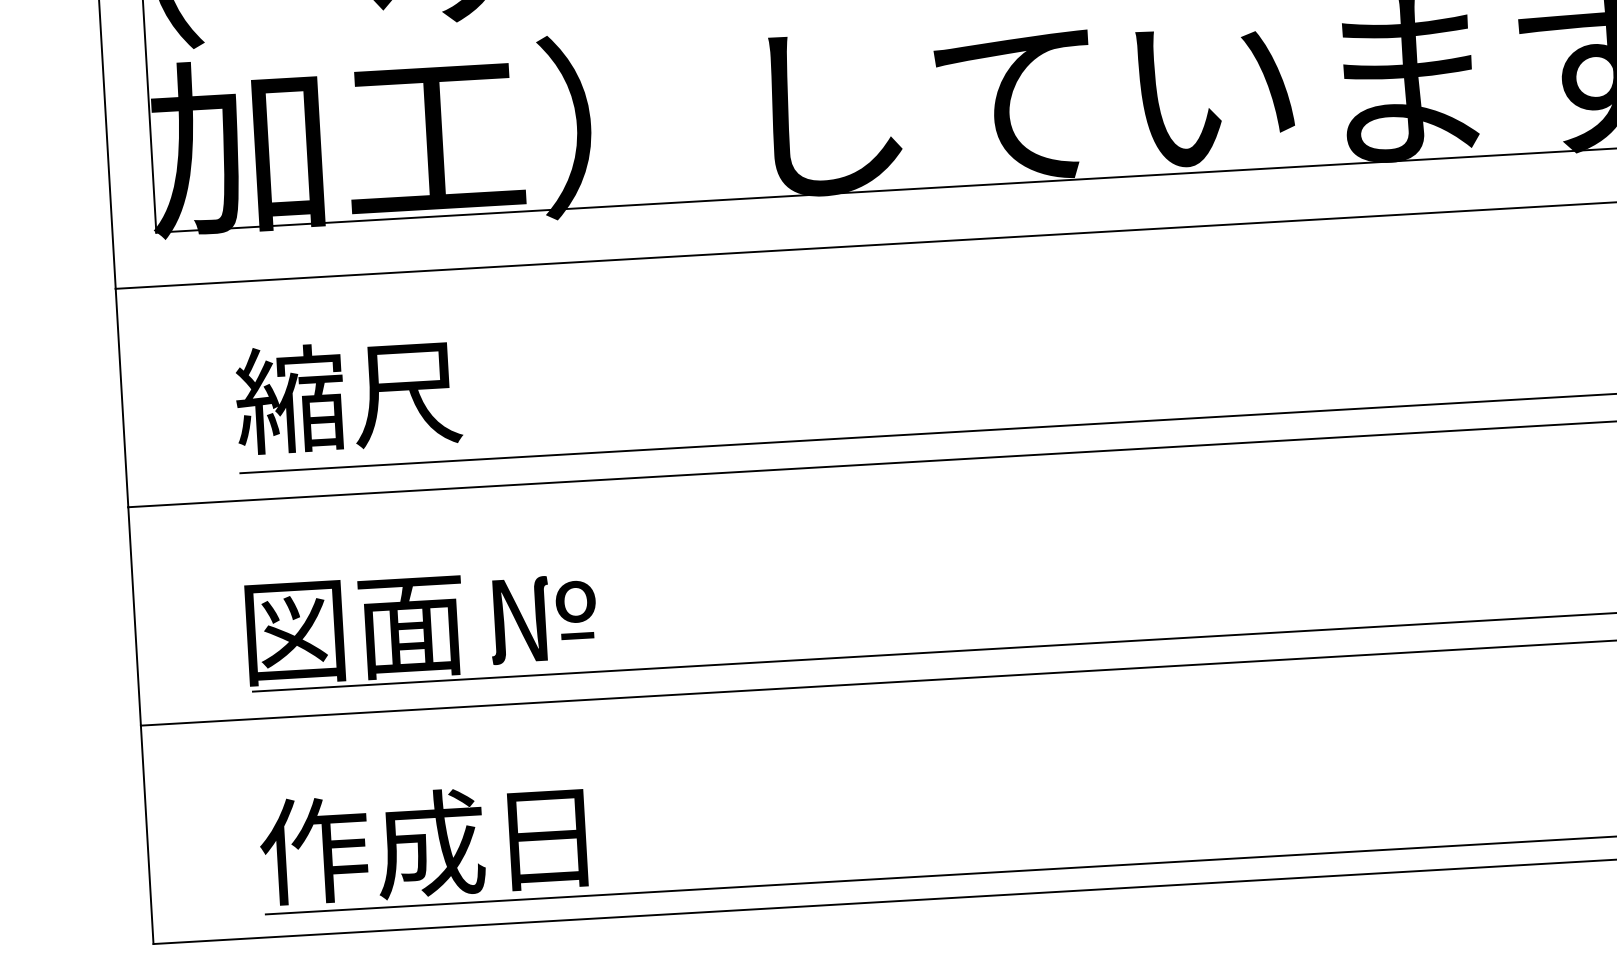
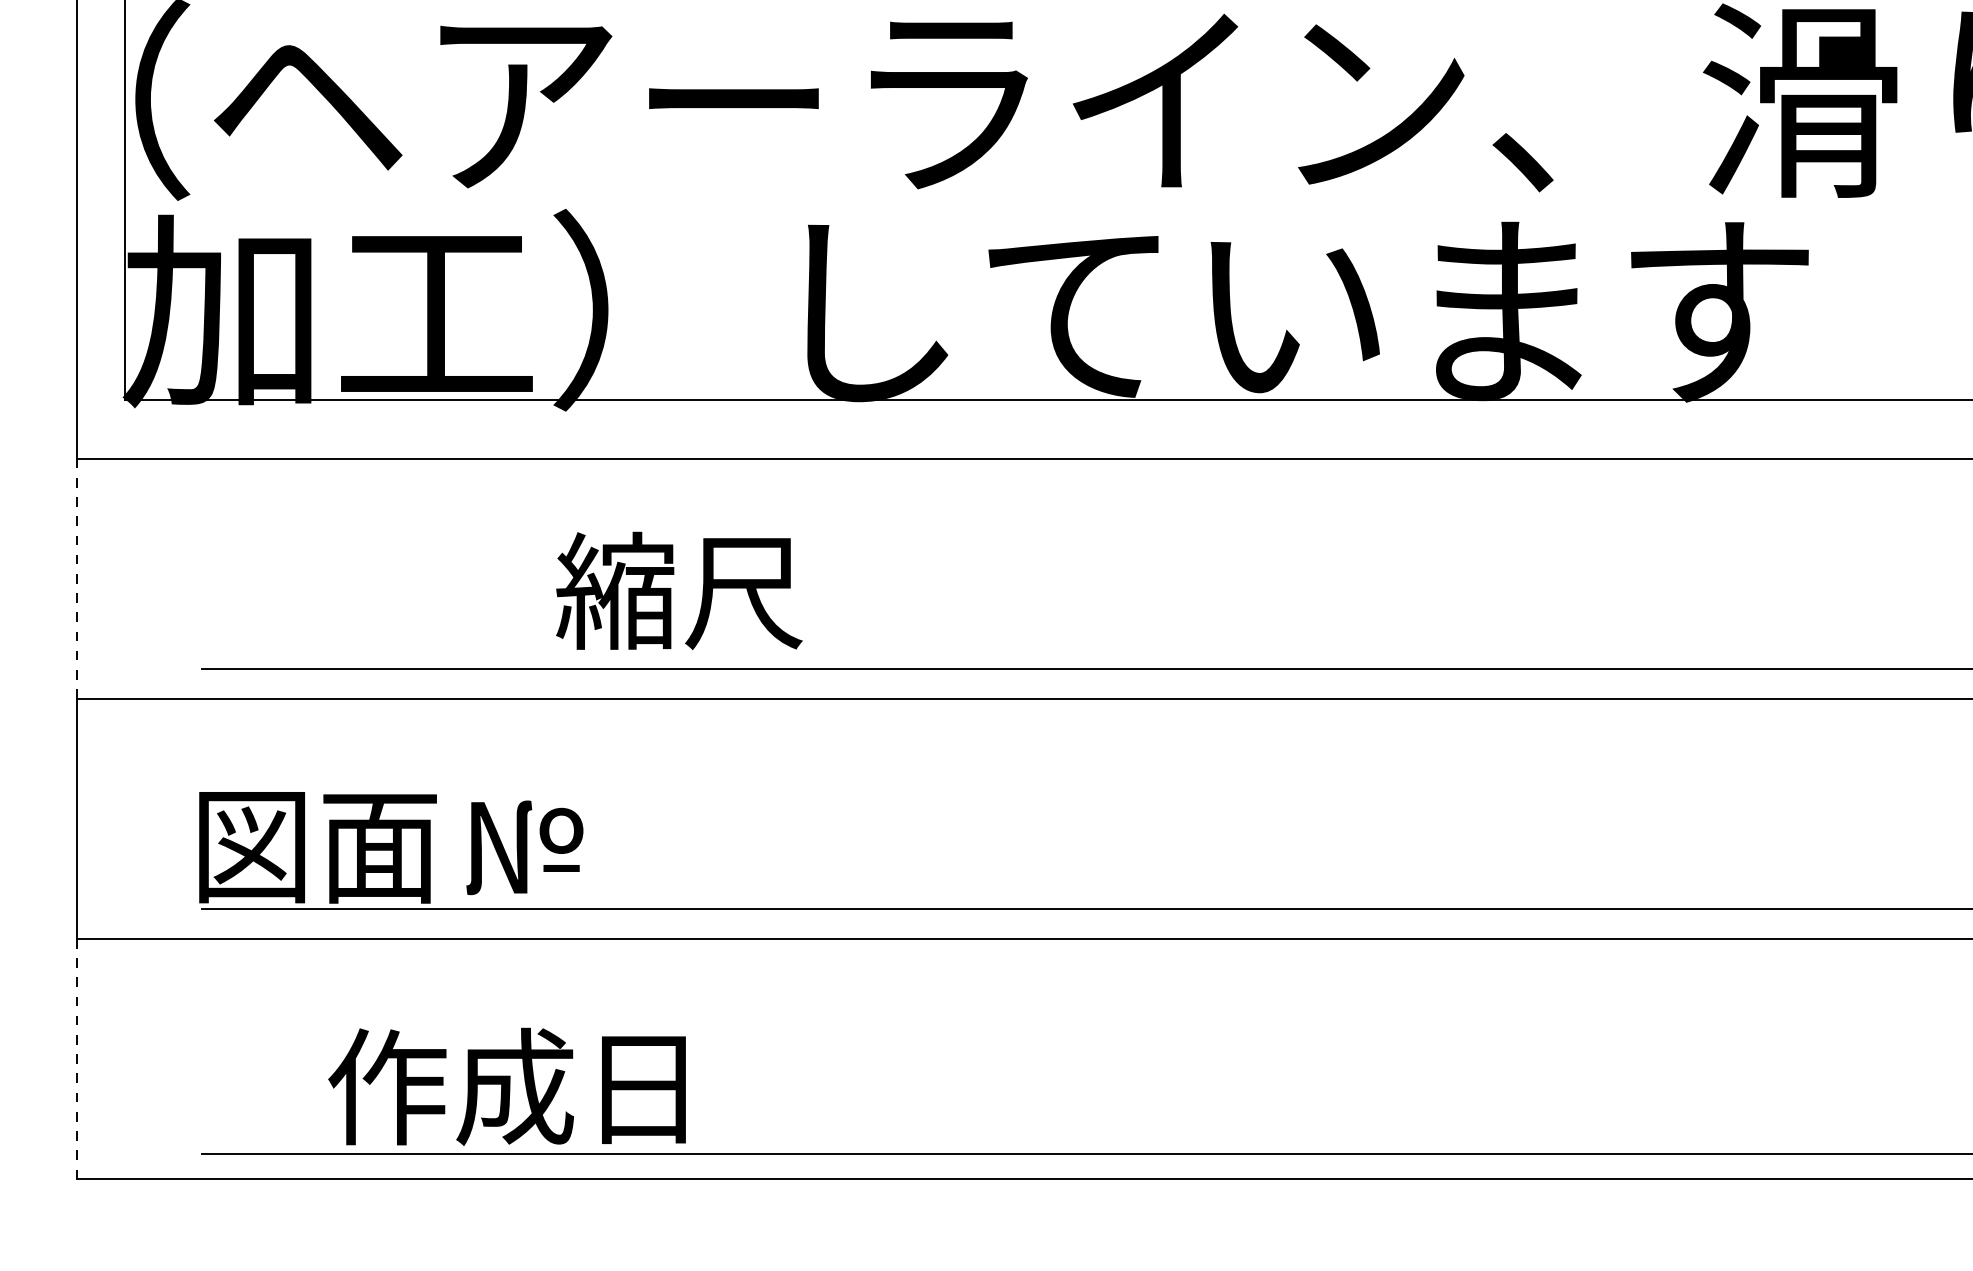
text: (348, 395) -> (679, 590), moved
line: (122, 397) -> (77, 578), solid -> dashed
line: (147, 834) -> (77, 1058), solid -> dashed
text: (422, 843) -> (506, 1086), moved

